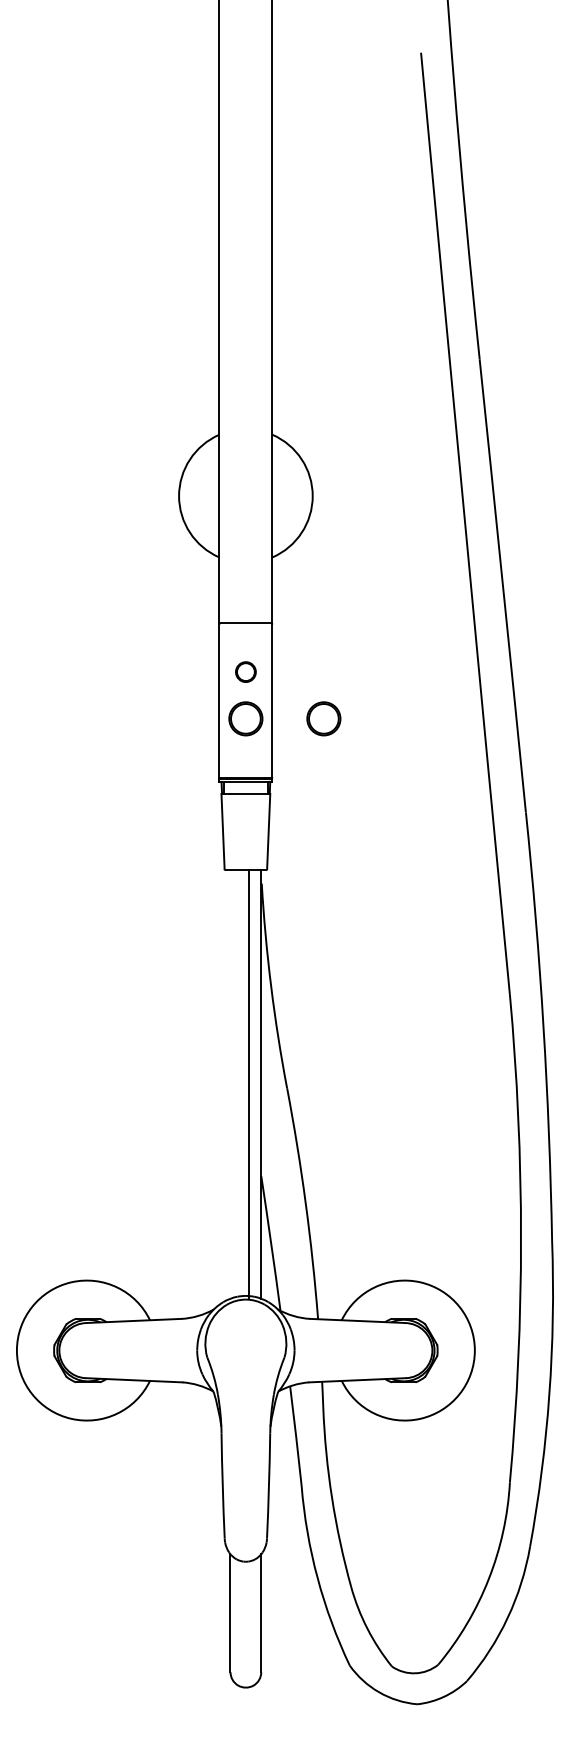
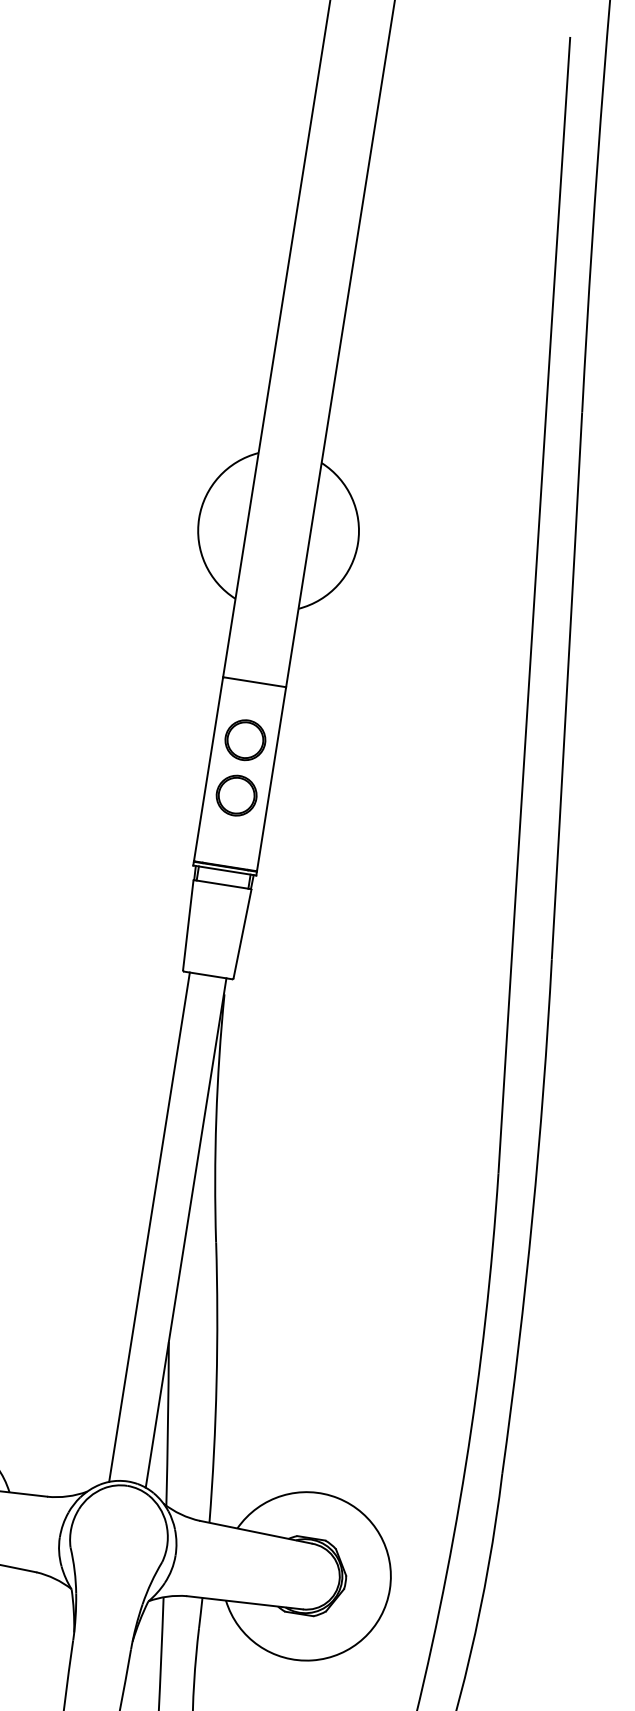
part: (245, 671) -> (245, 739), size x1.67
circle: (323, 718) -> (328, 809), removed
line: (249, 1084) -> (149, 1227), moved

